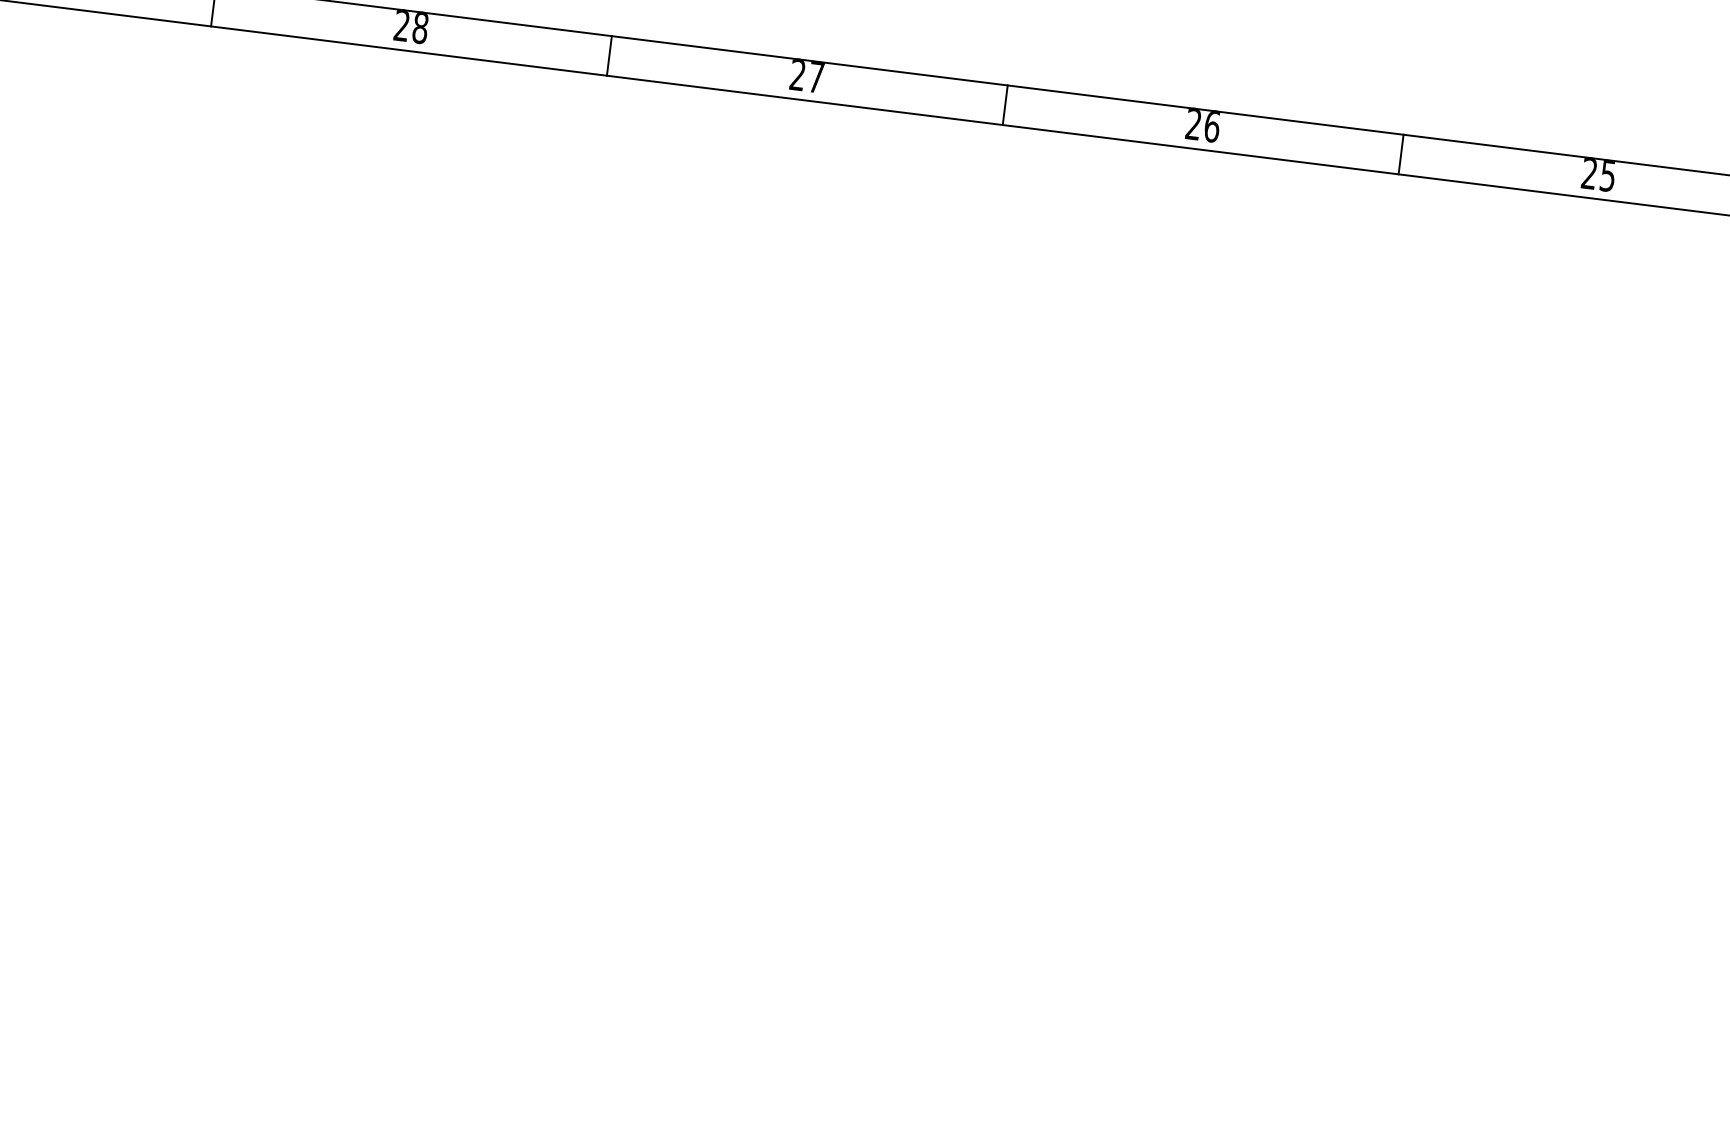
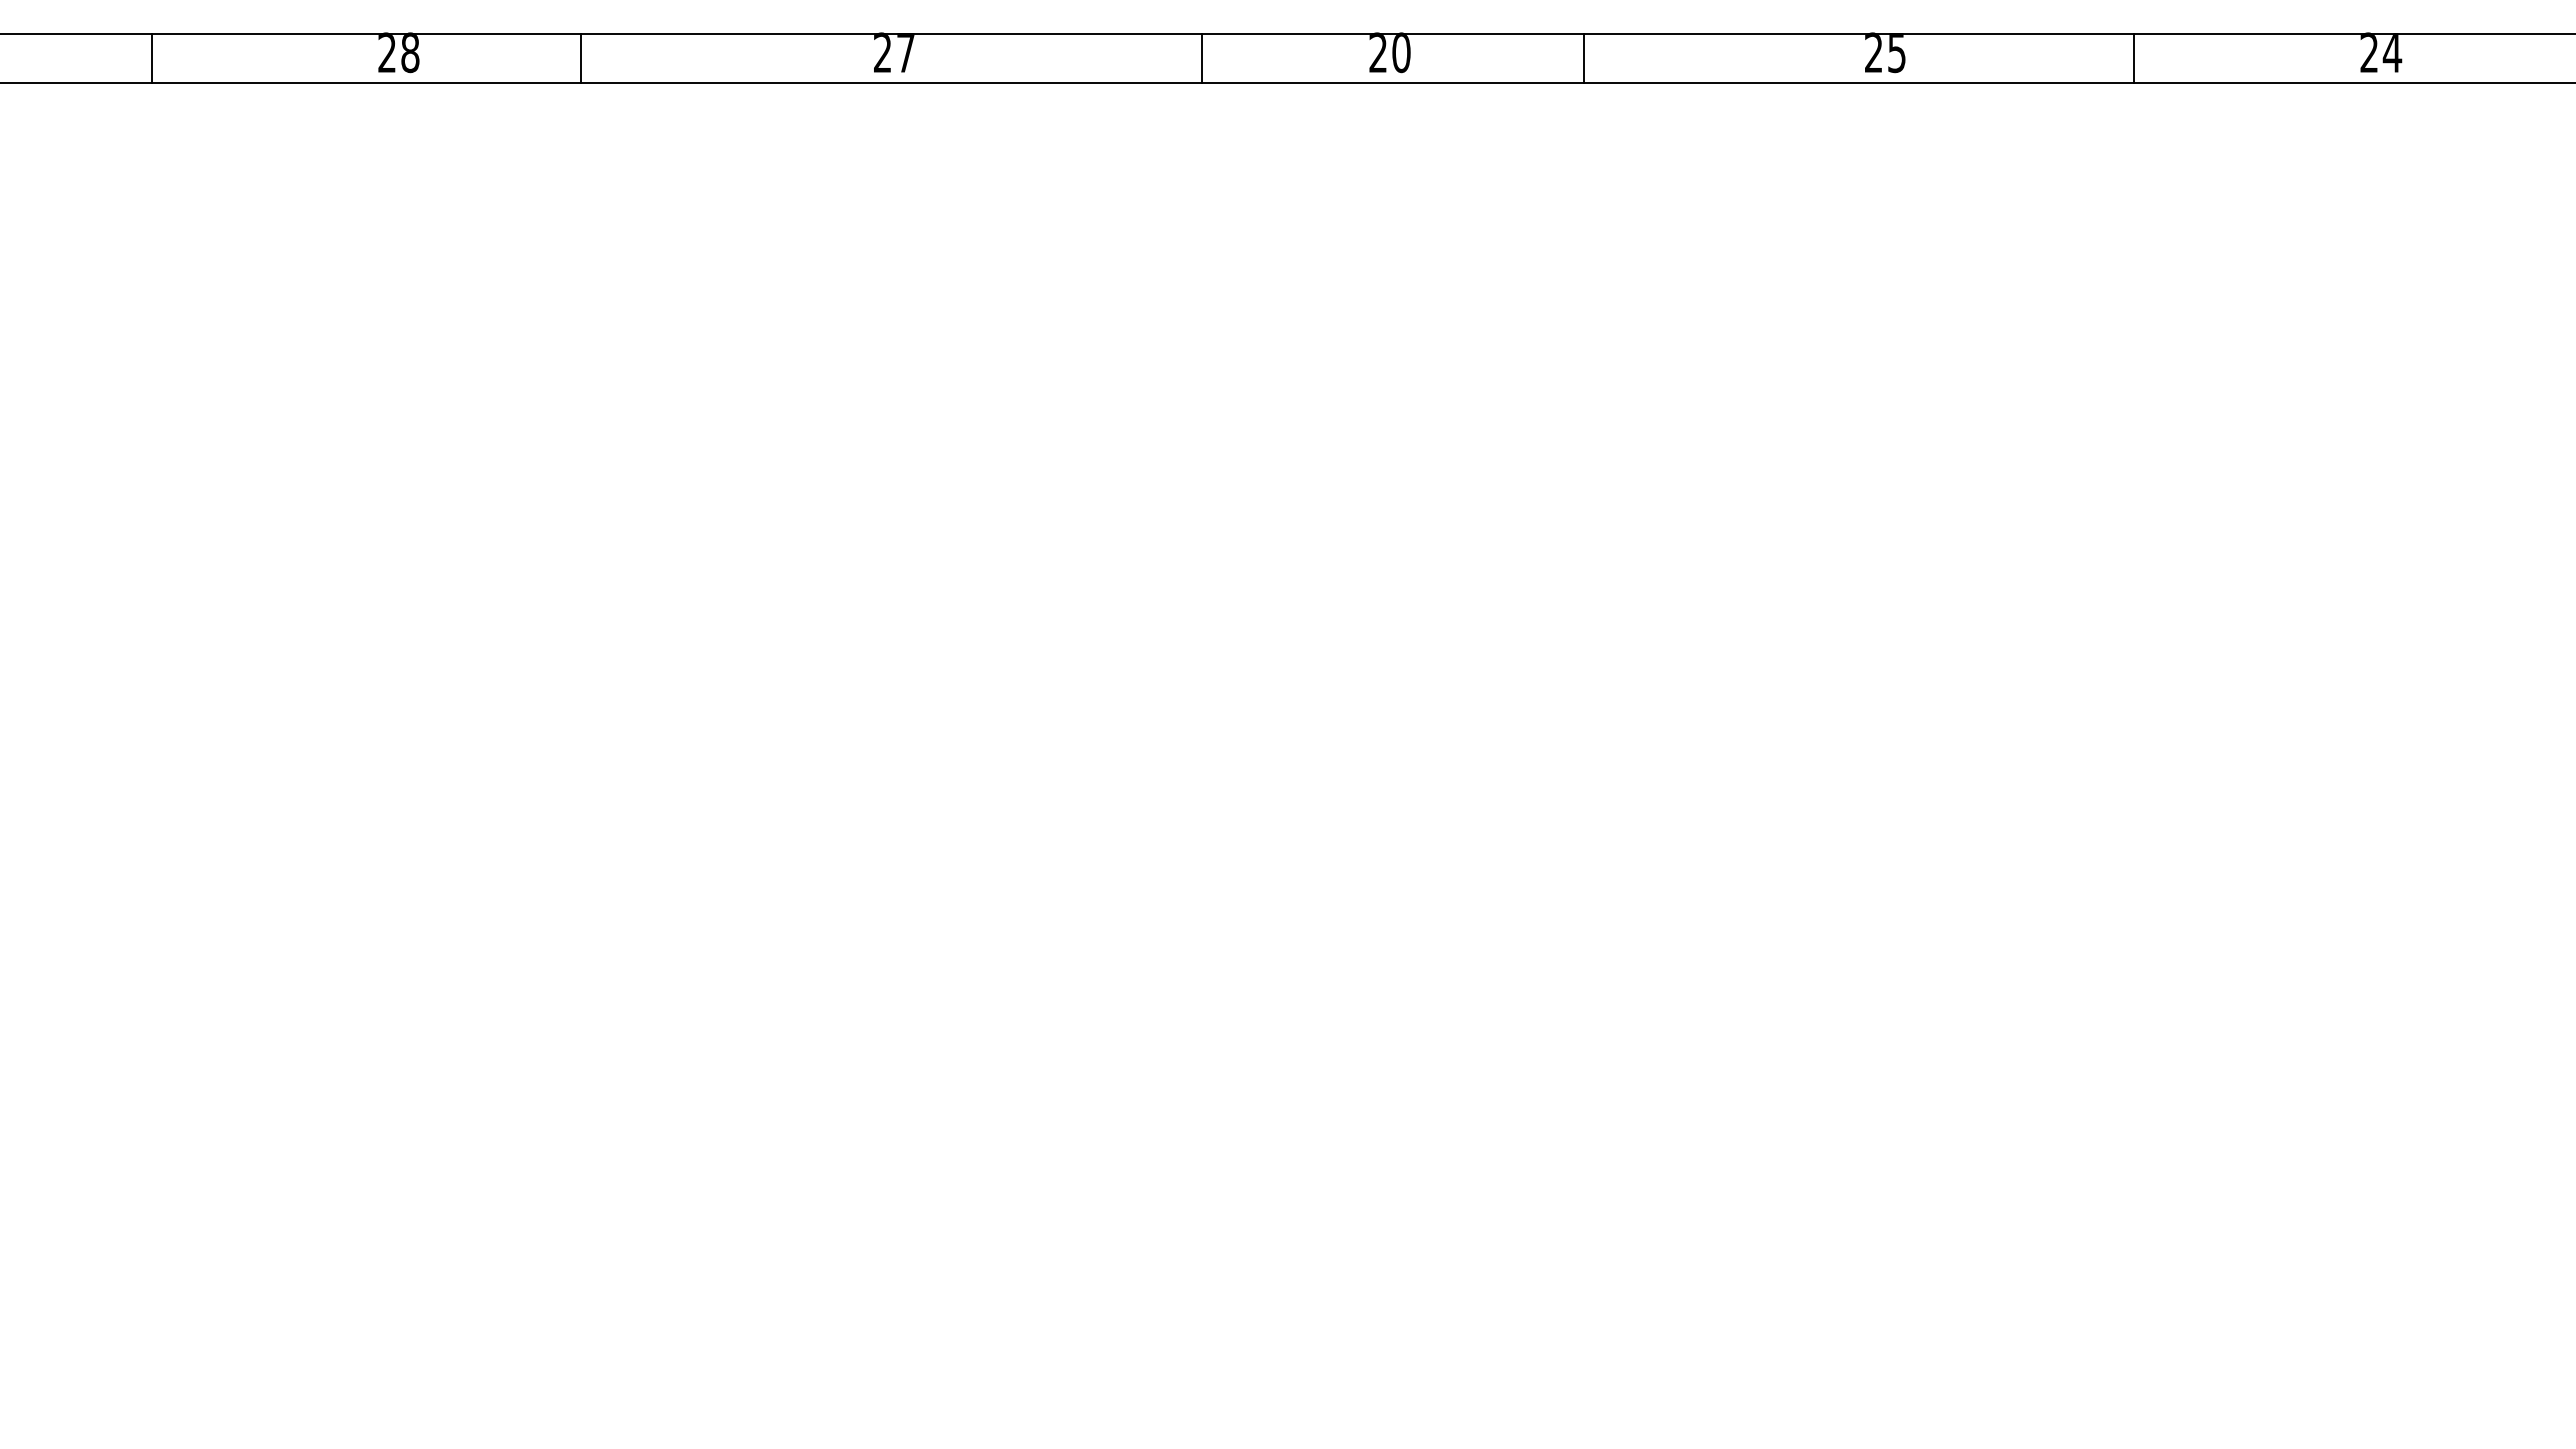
line: (609, 55) -> (581, 58), moved
line: (1004, 105) -> (1201, 58), moved
text: (1212, 126) -> (1401, 52), 26 -> 20
line: (1401, 154) -> (1583, 58), moved

